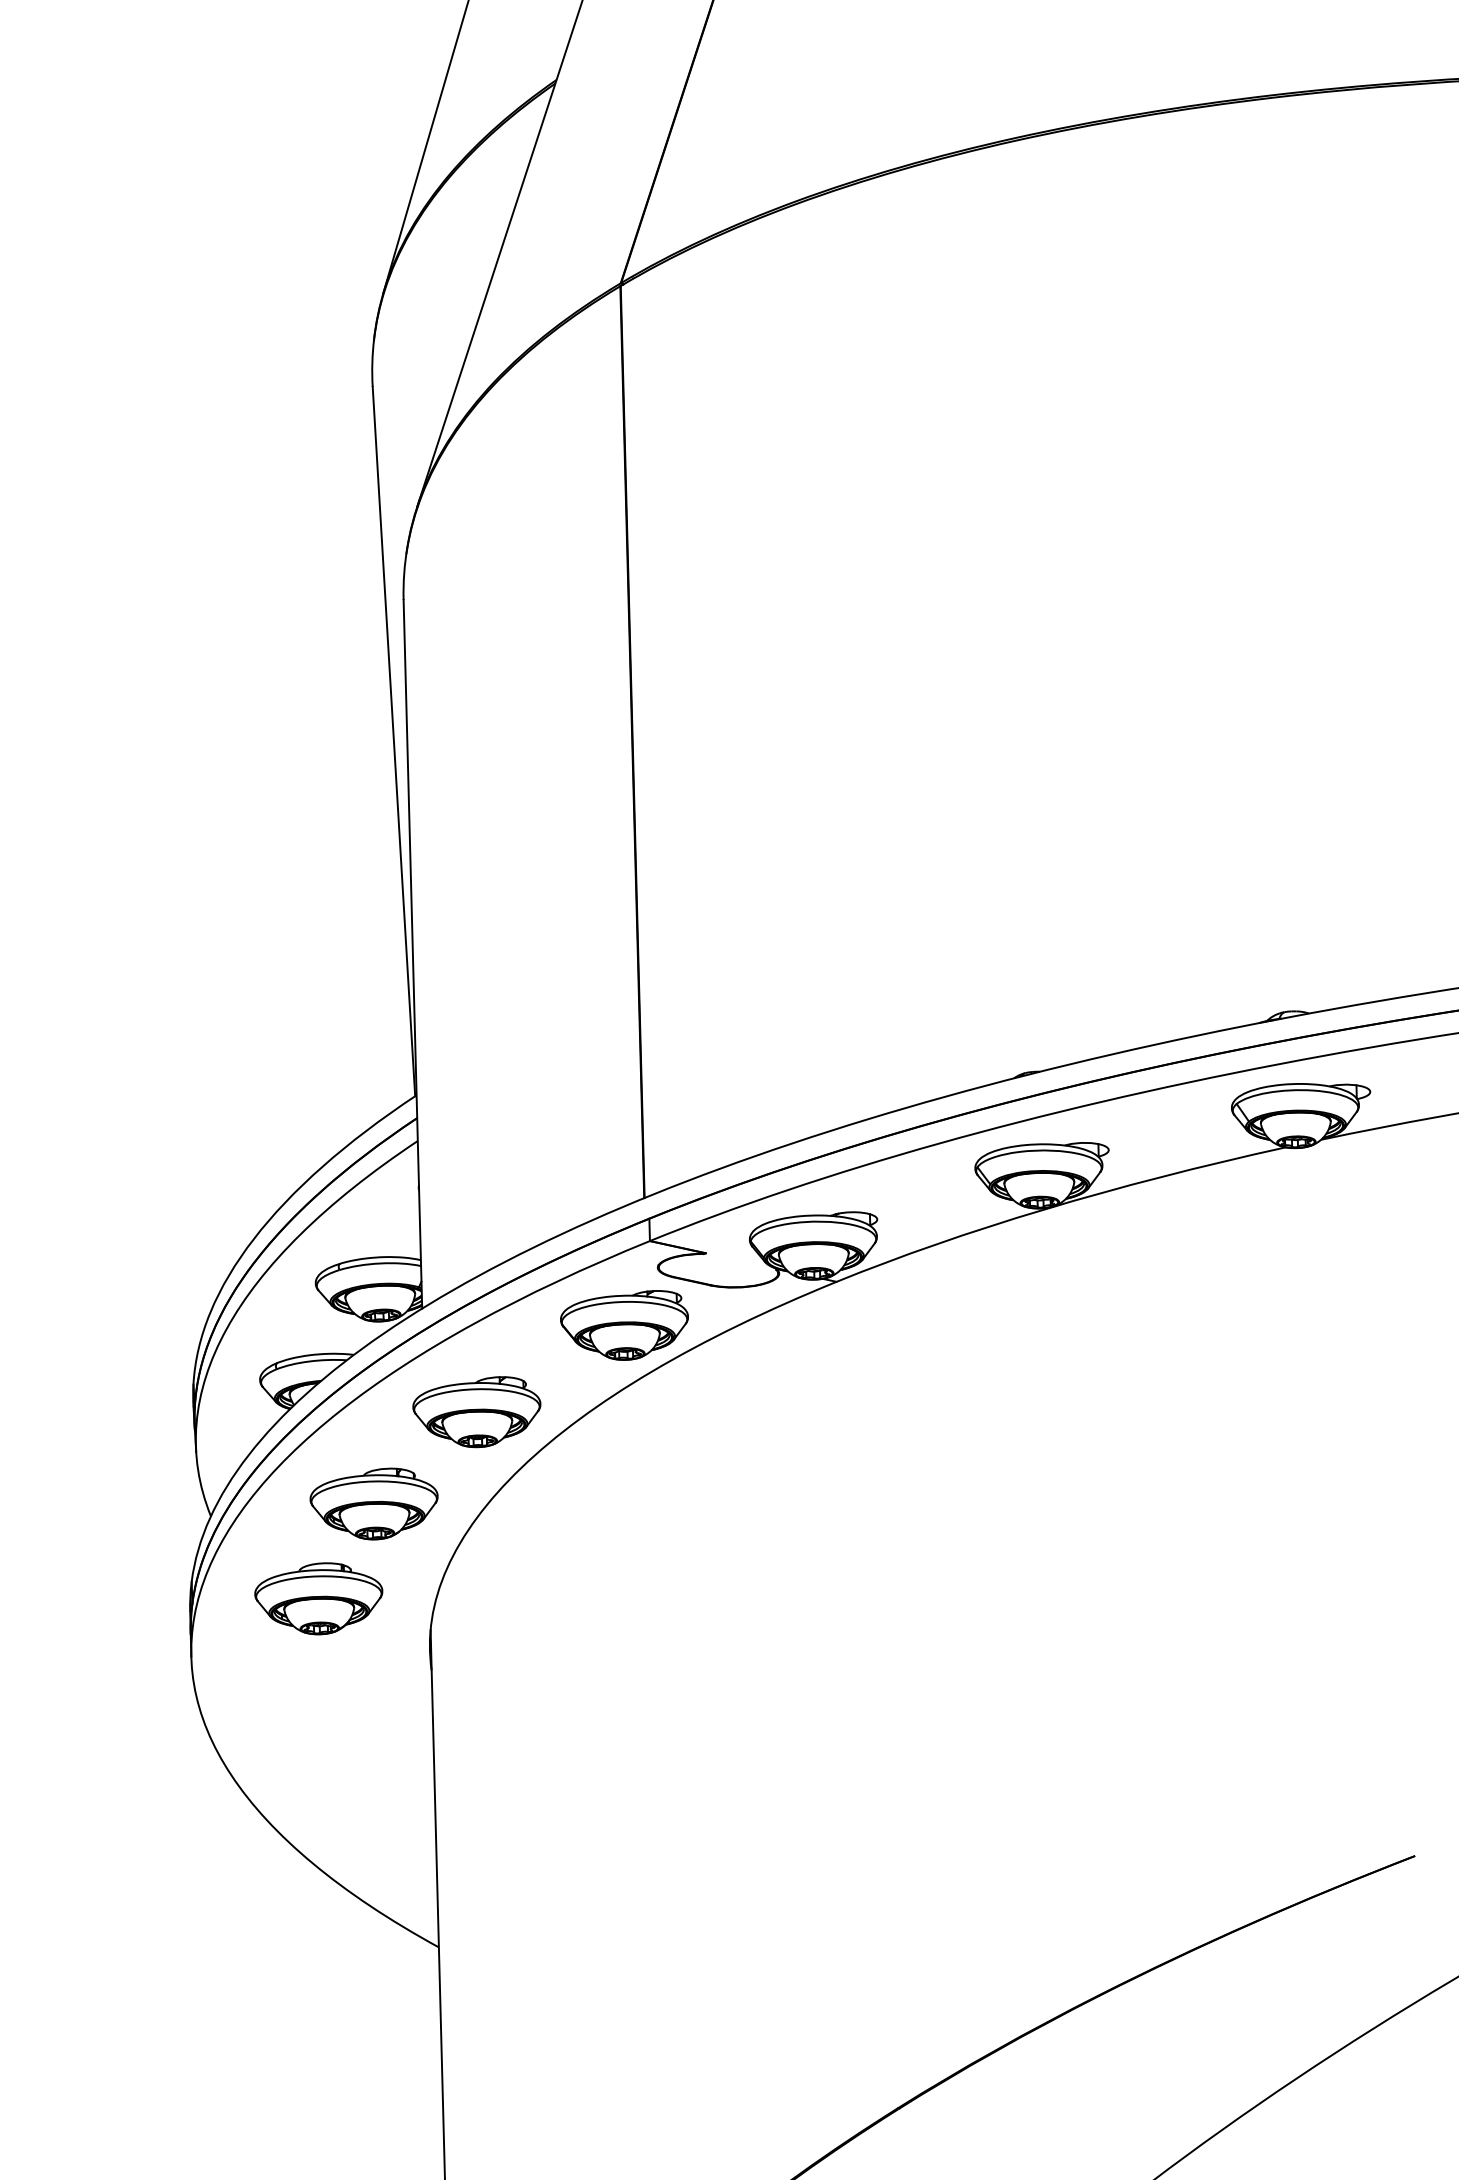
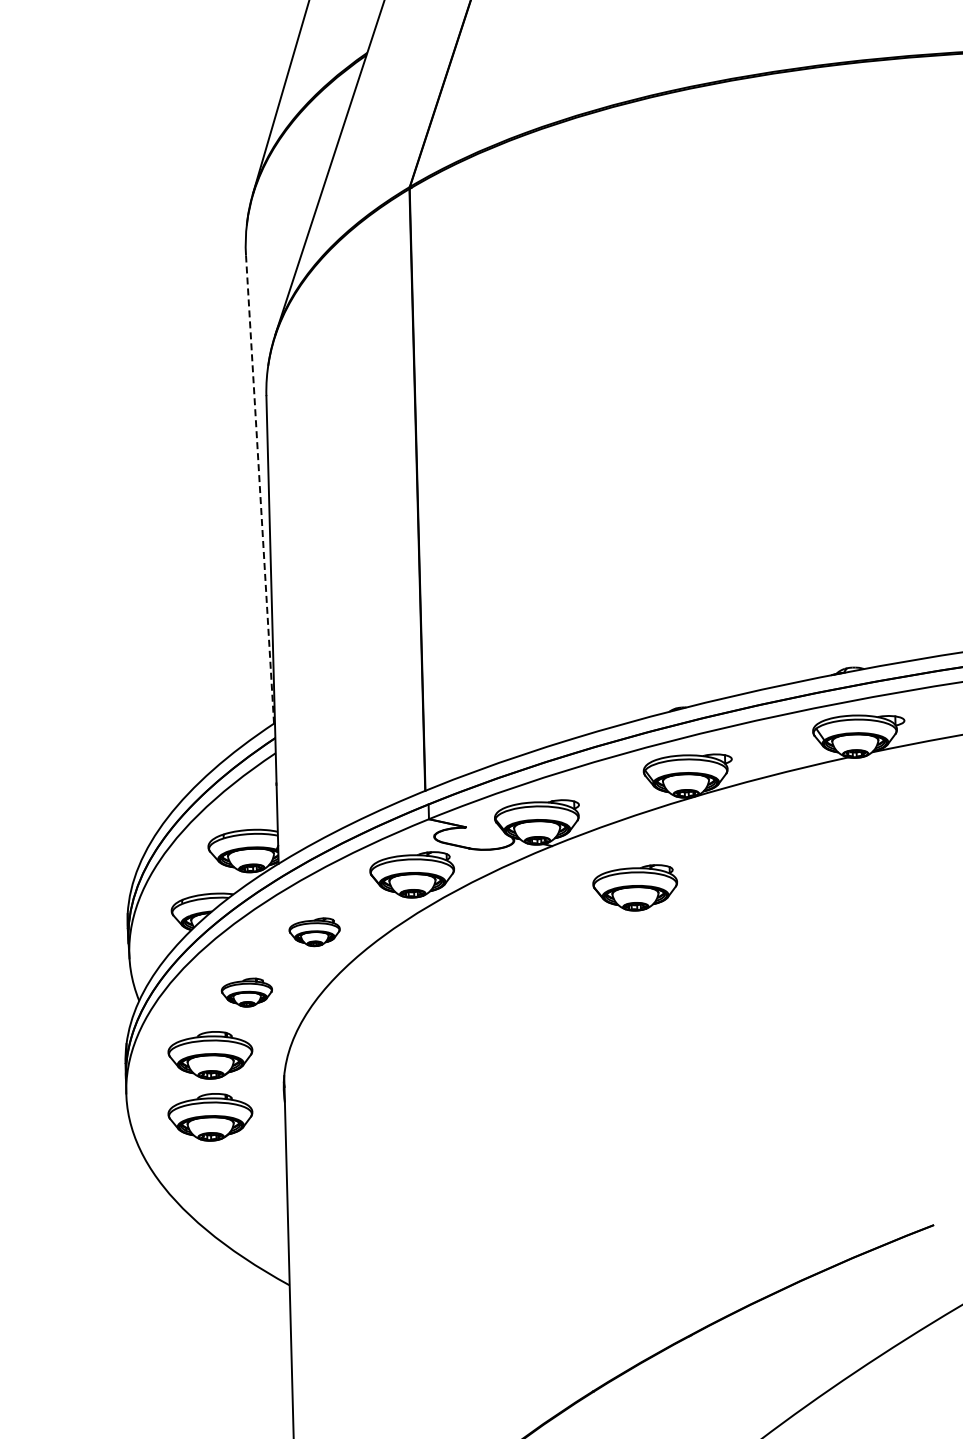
line: (394, 743) -> (260, 490), solid -> dashed
part: (961, 1344) -> (634, 887), added
part: (476, 1412) -> (314, 932), size x0.6
part: (373, 1503) -> (246, 992), size x0.6
part: (318, 1693) -> (210, 1117), added

